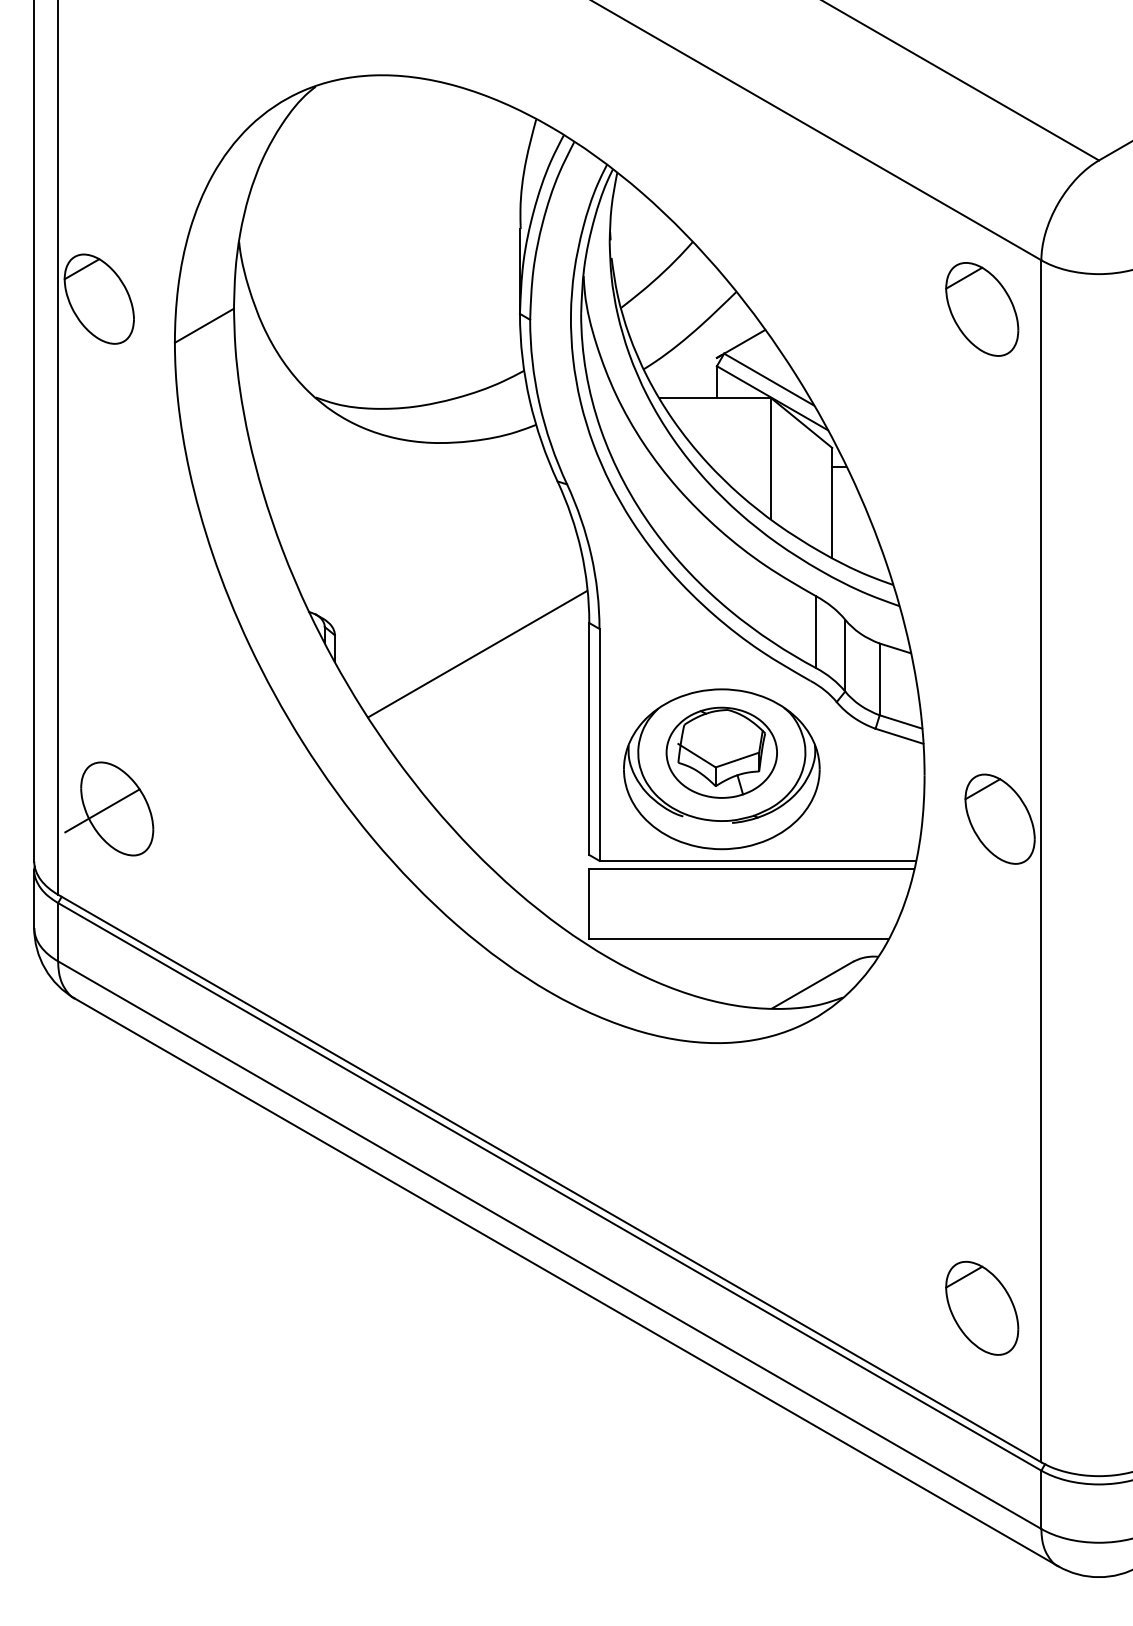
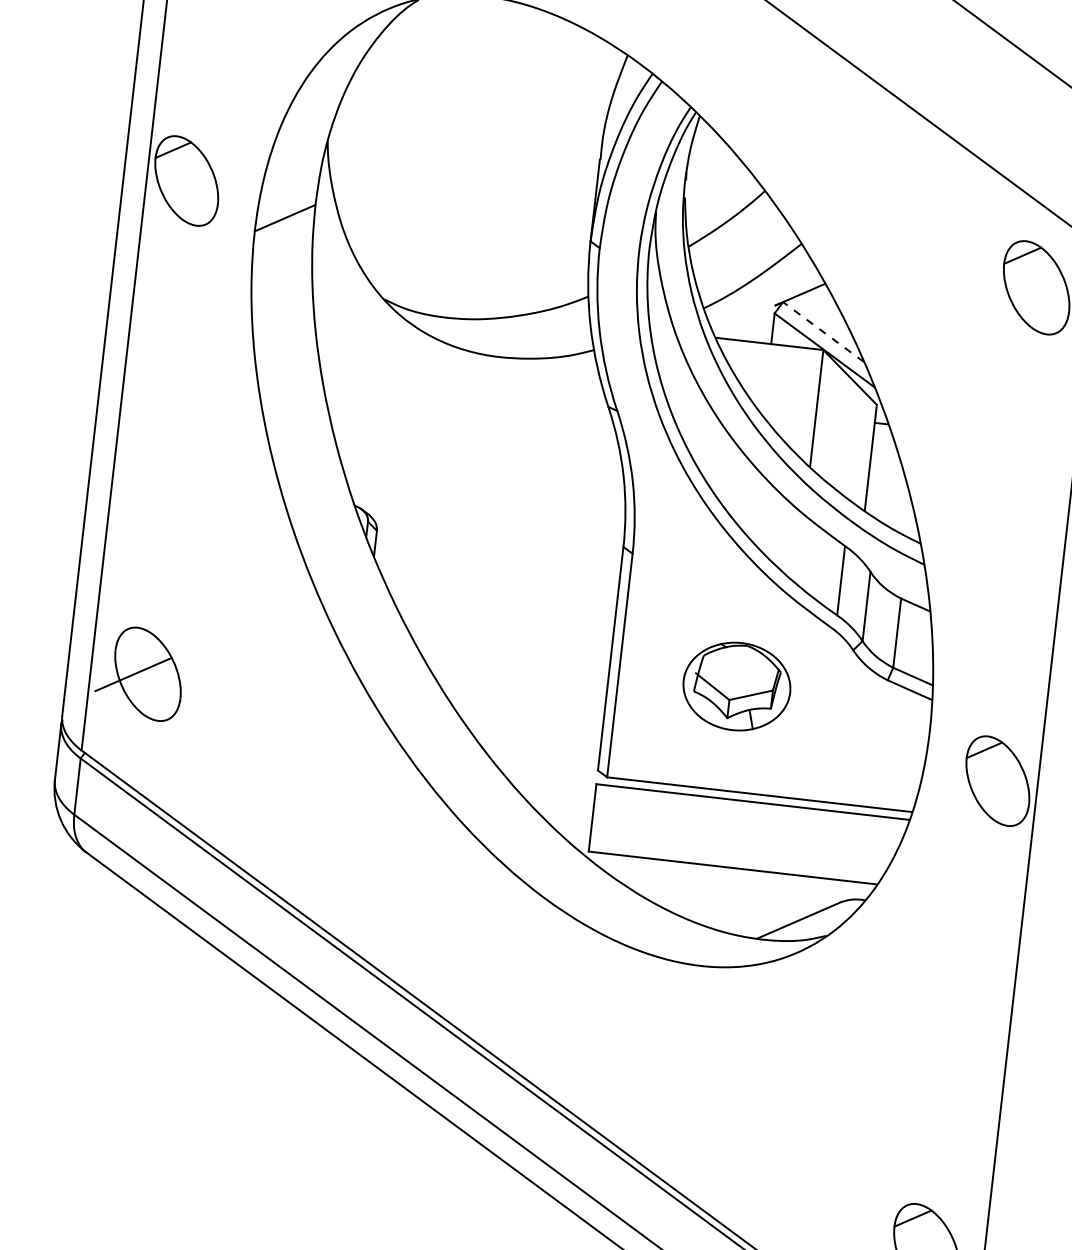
line: (769, 379) -> (823, 332), solid -> dashed
line: (477, 654) -> (512, 564), removed
part: (721, 769) -> (734, 702), removed

